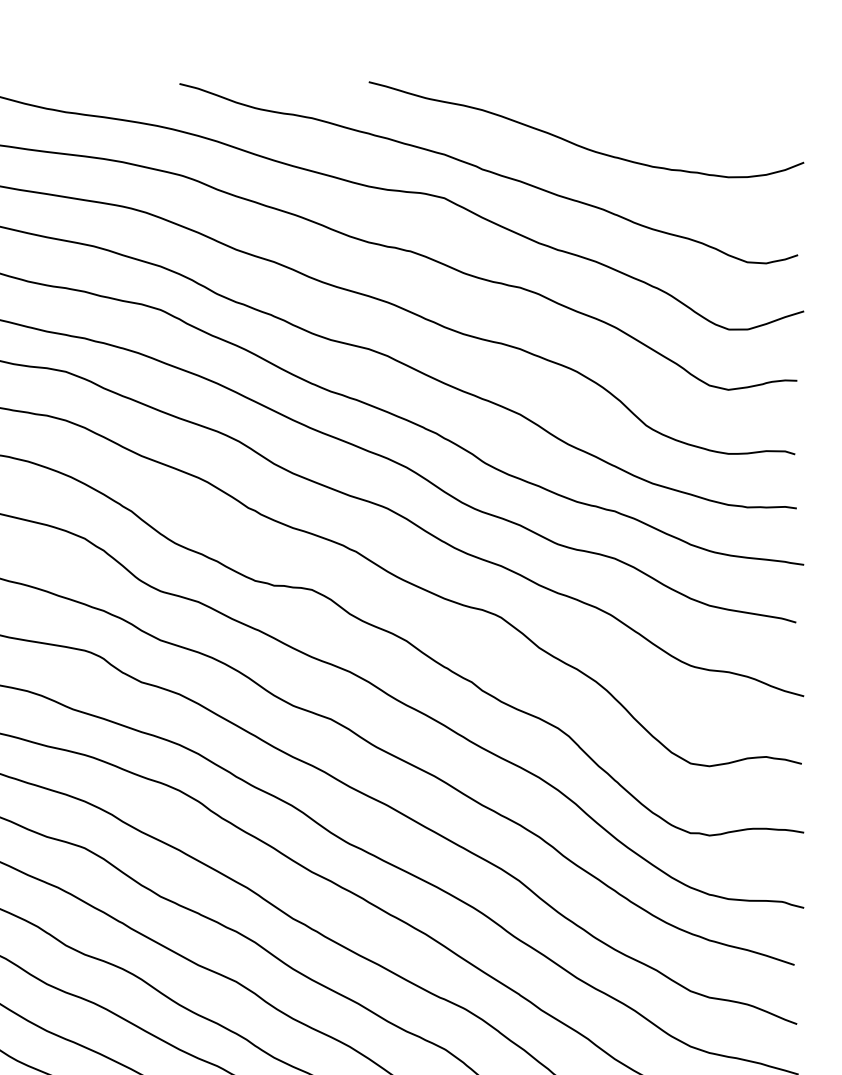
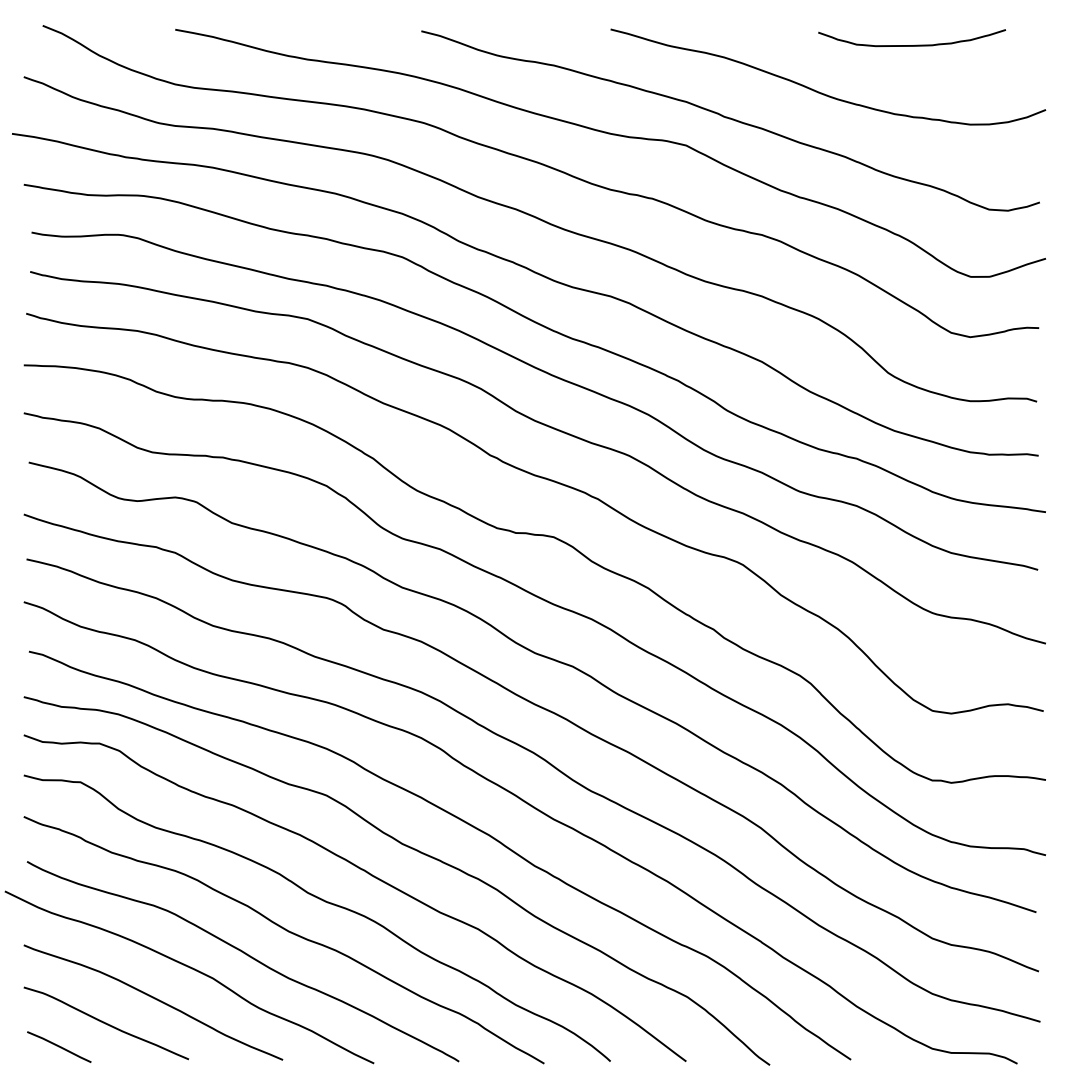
curve: (669, 98) -> (911, 45), added

